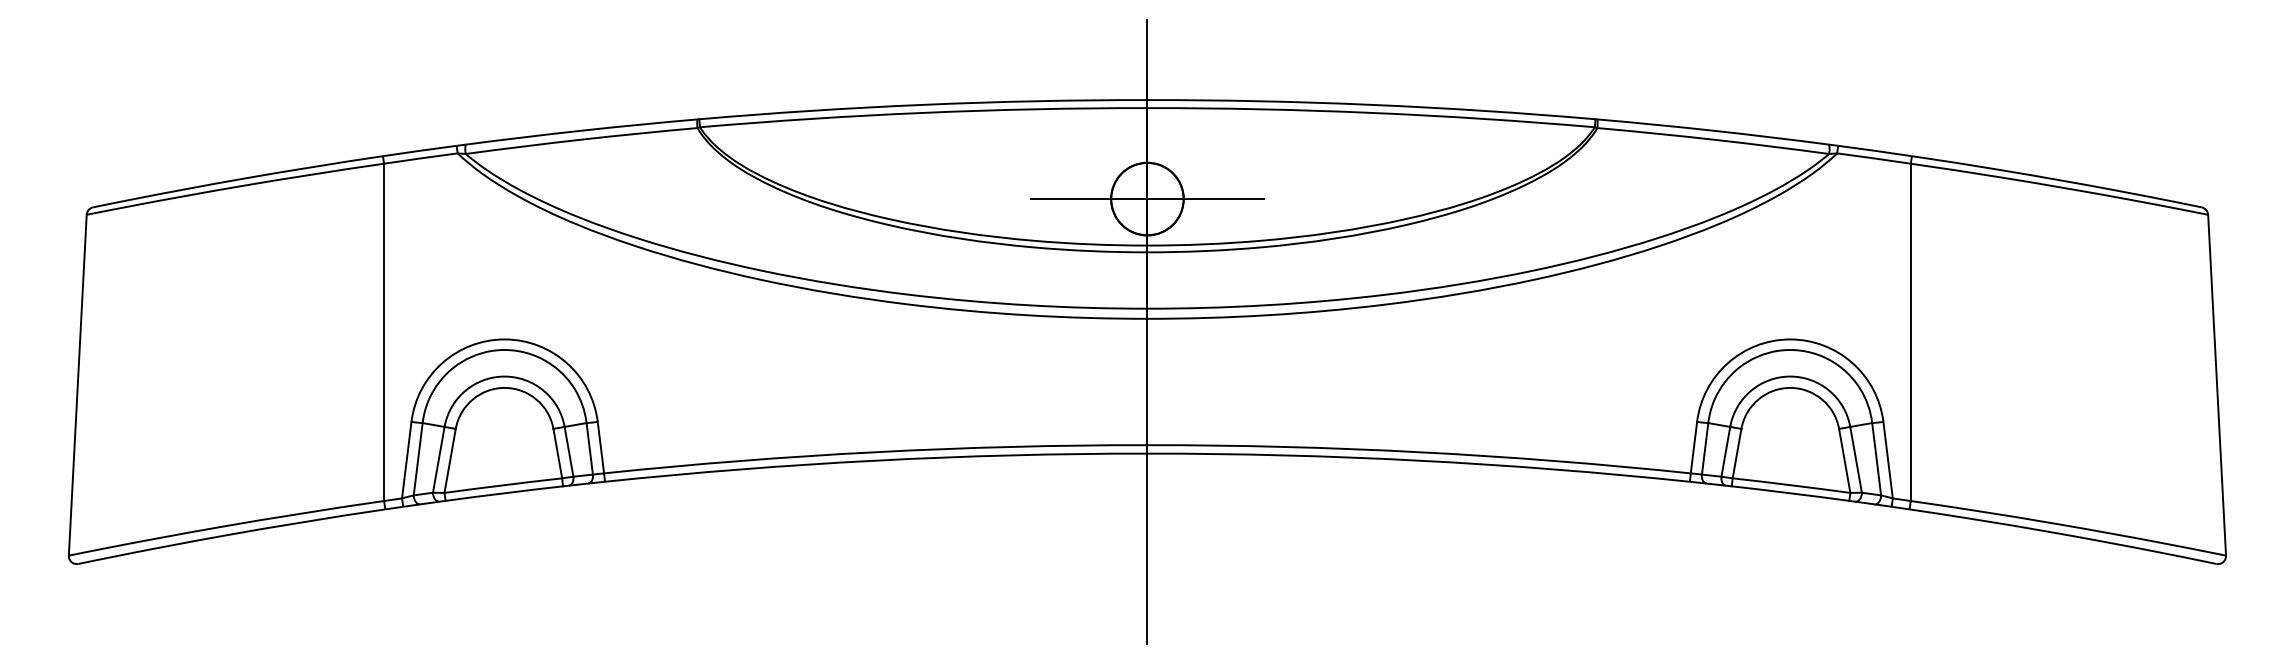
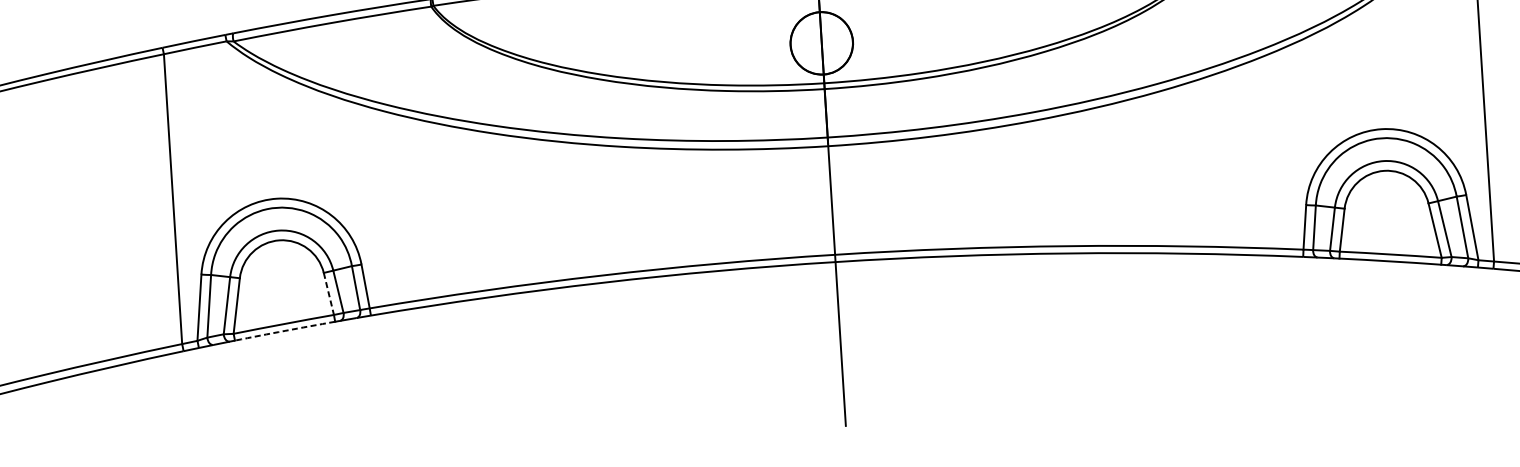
line: (1147, 199) -> (821, 43), removed
line: (557, 454) -> (328, 294), solid -> dashed
arc: (504, 493) -> (285, 331), solid -> dashed

